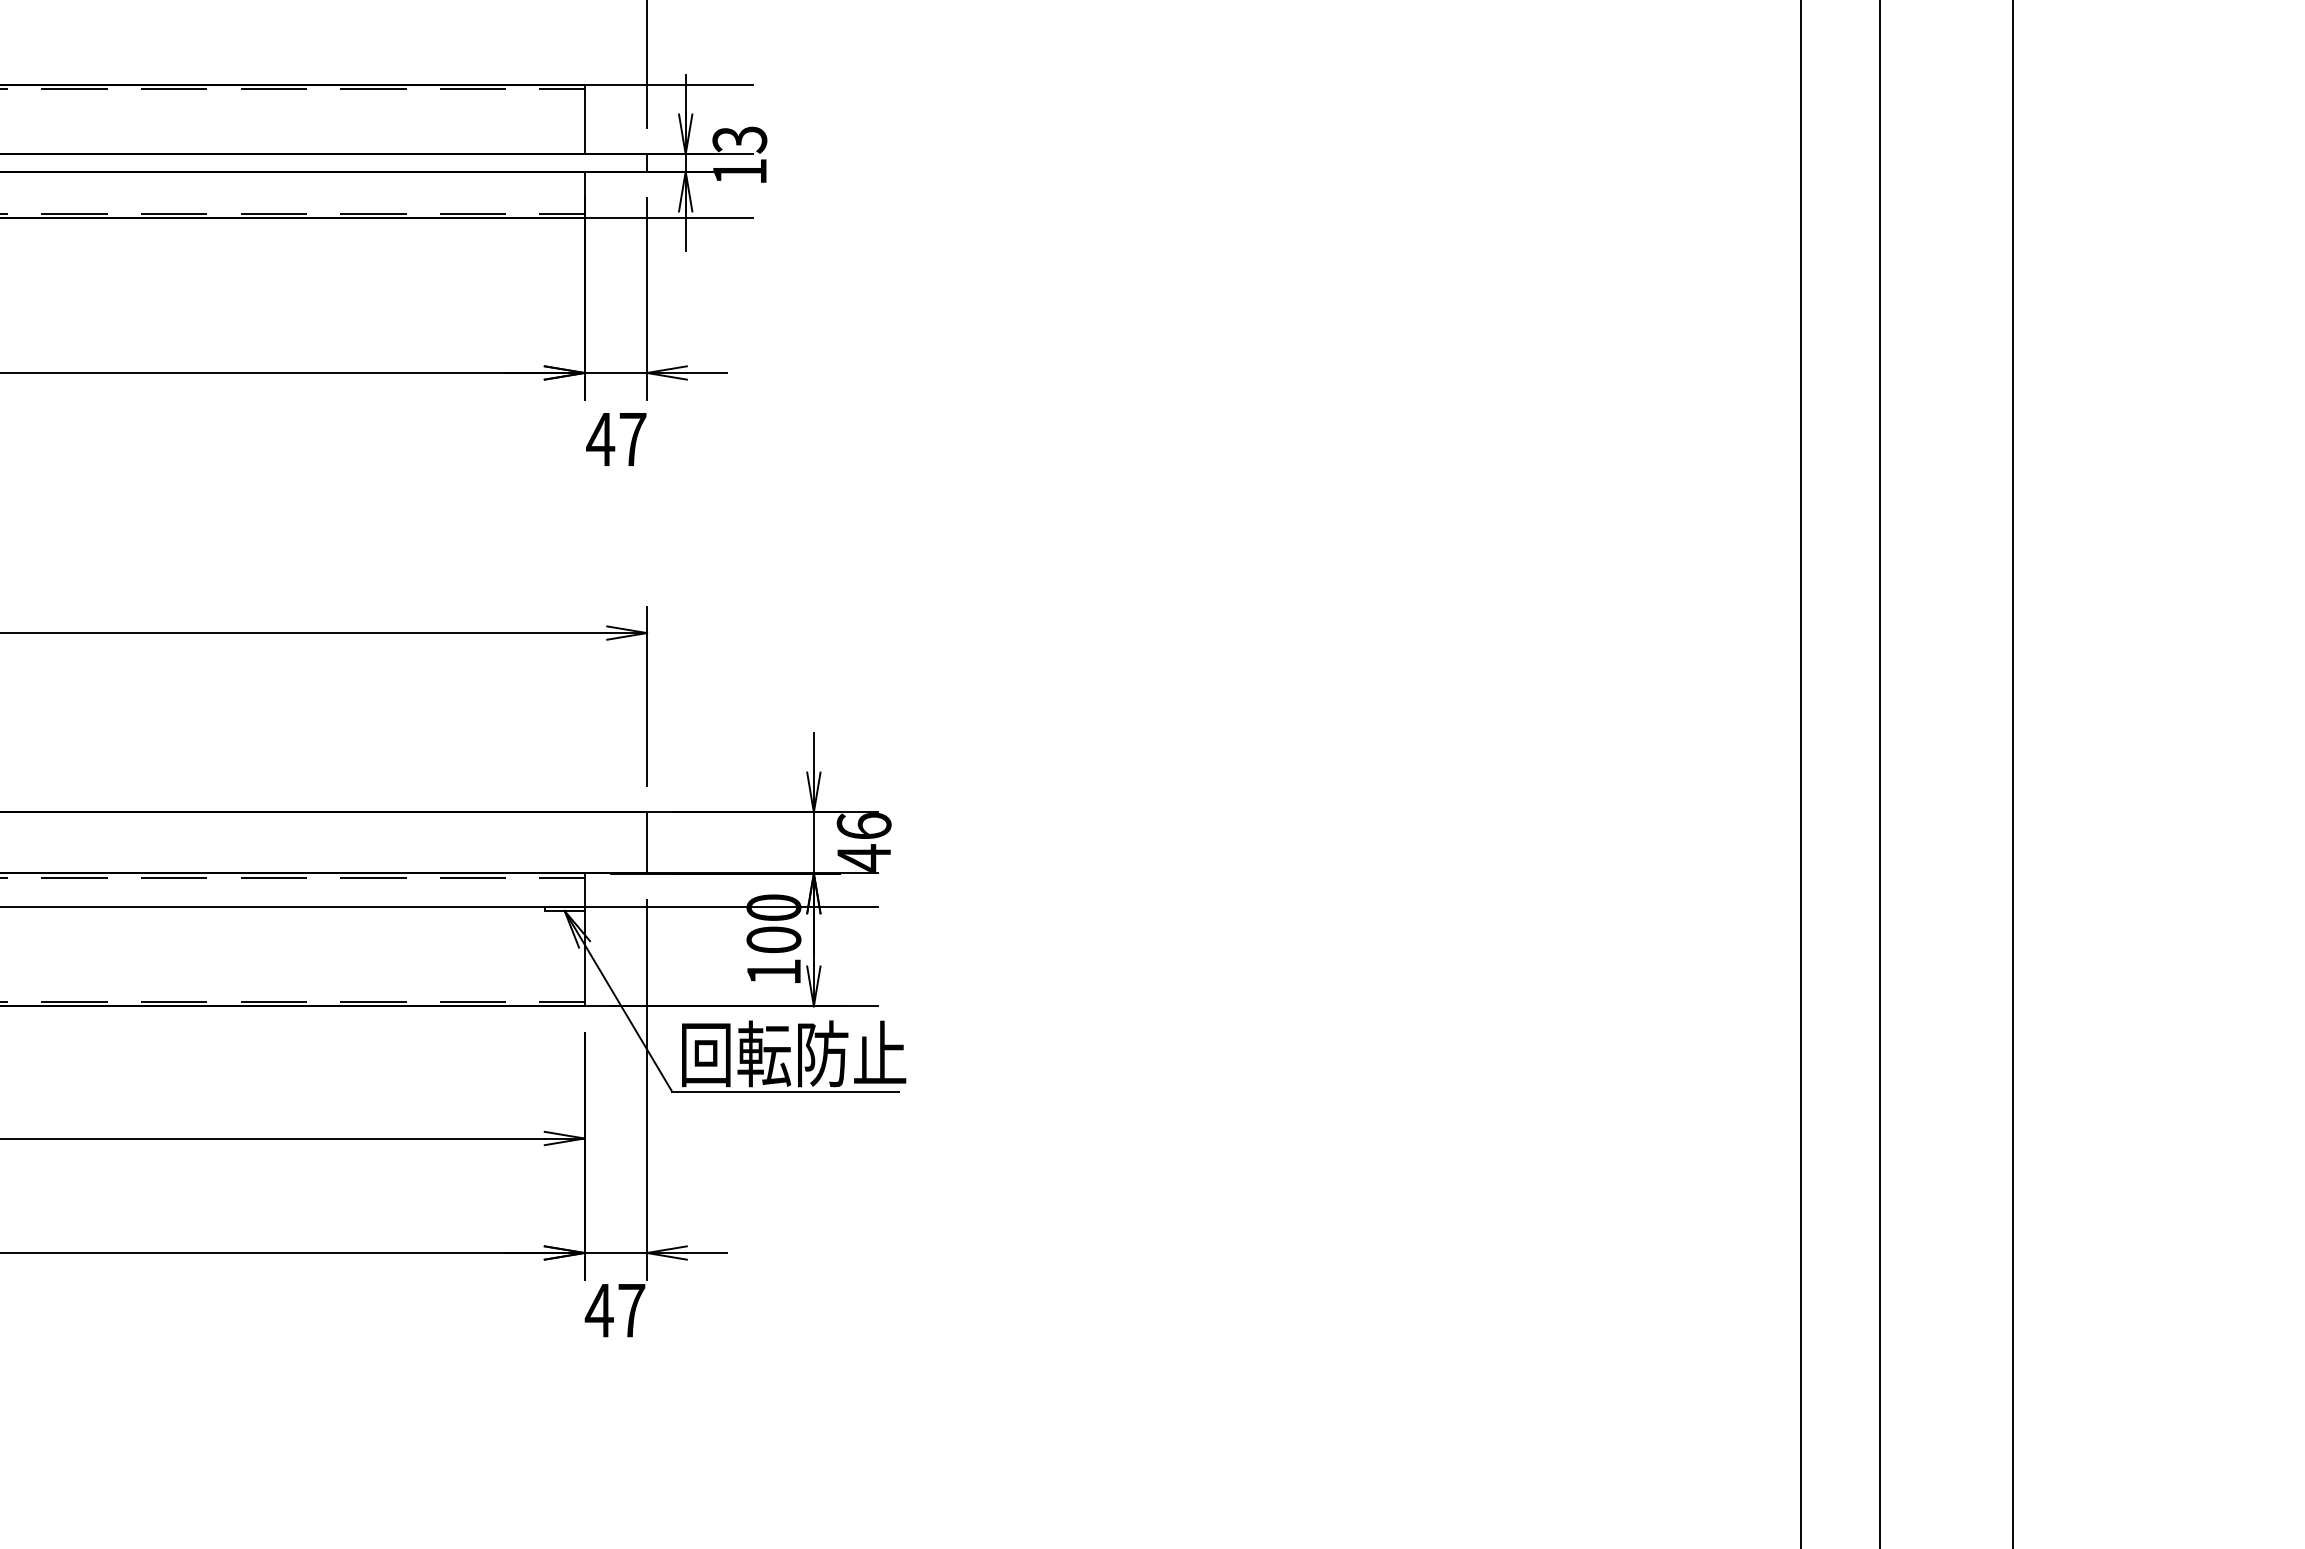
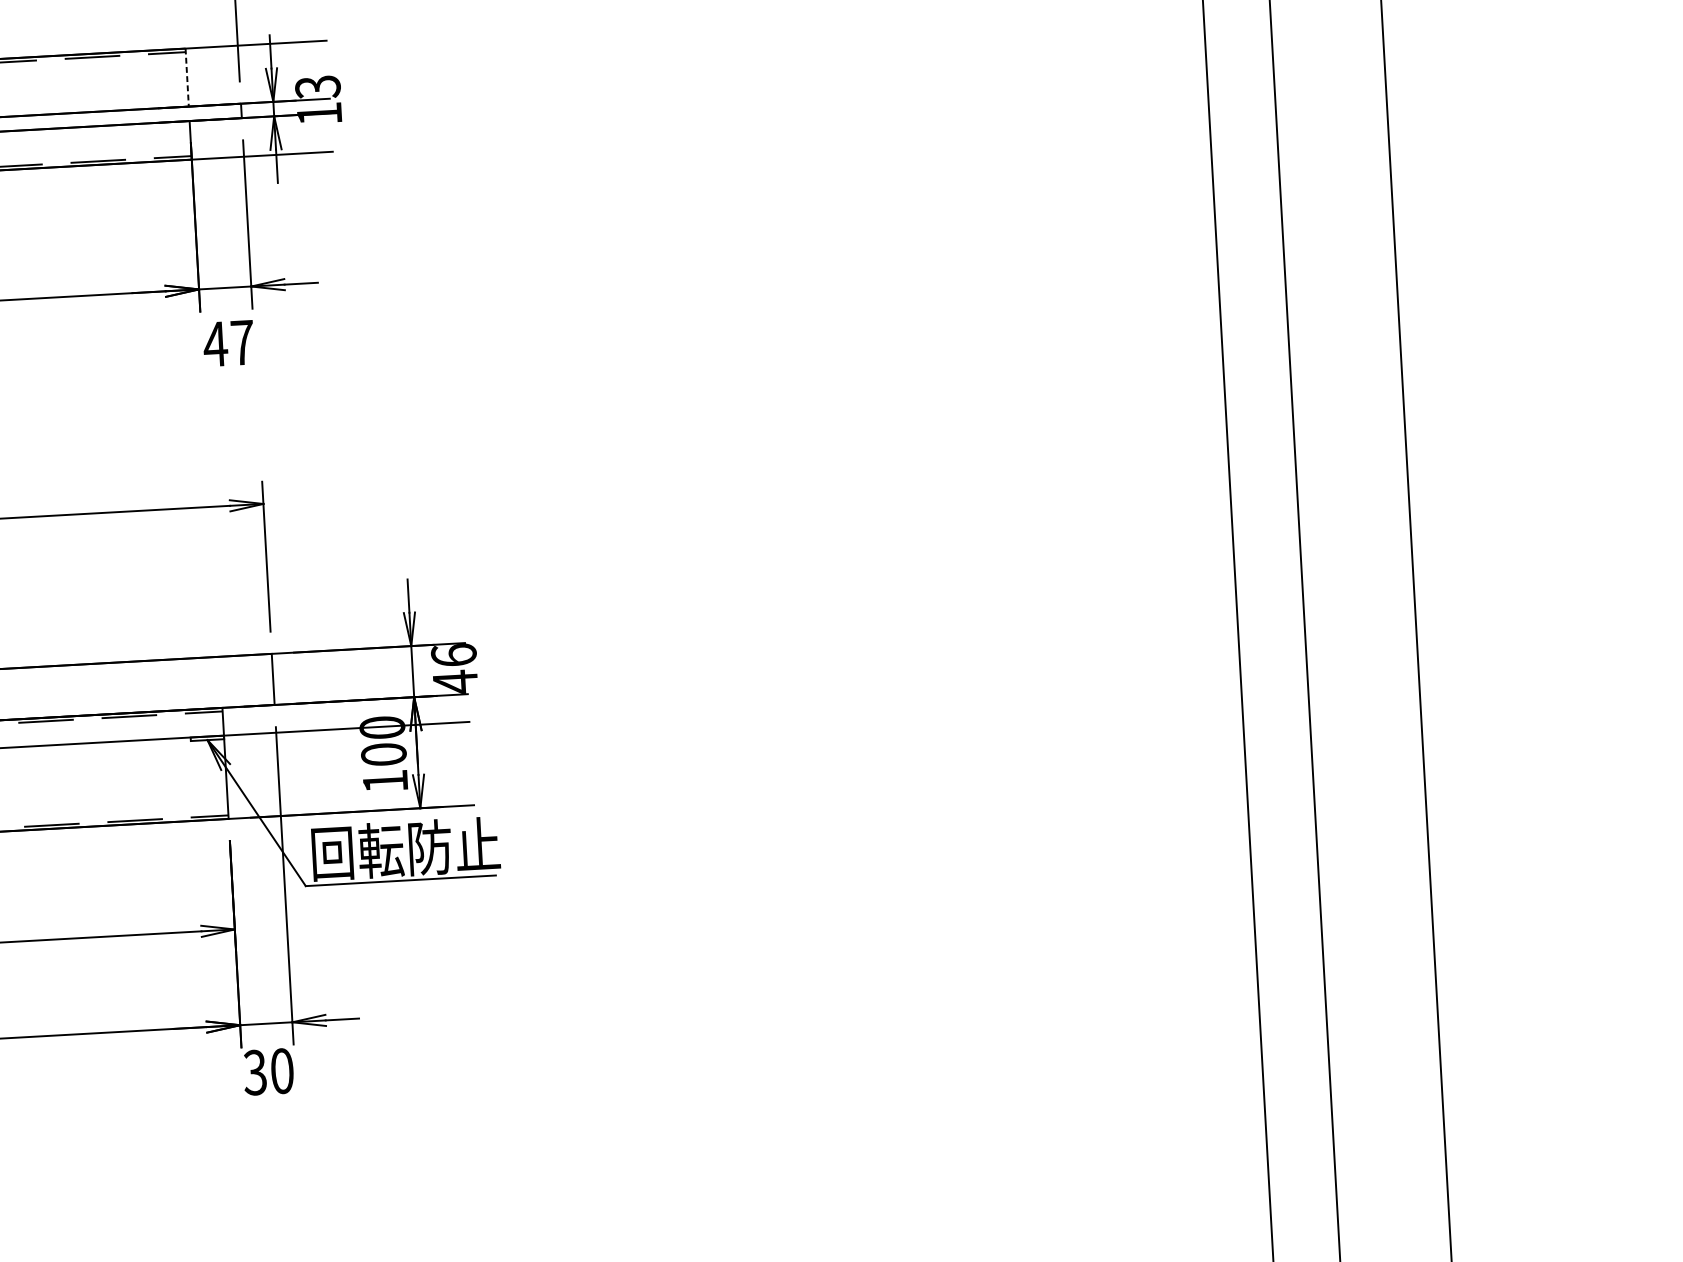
line: (584, 119) -> (187, 77), solid -> dashed
text: (614, 1310) -> (267, 1071), 47 -> 30

